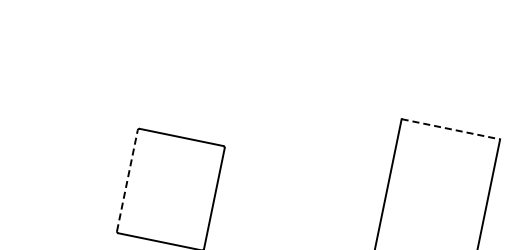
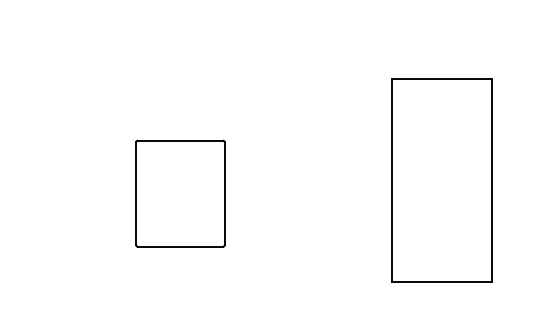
line: (451, 129) -> (442, 78), dashed -> solid
line: (127, 180) -> (136, 193), dashed -> solid

